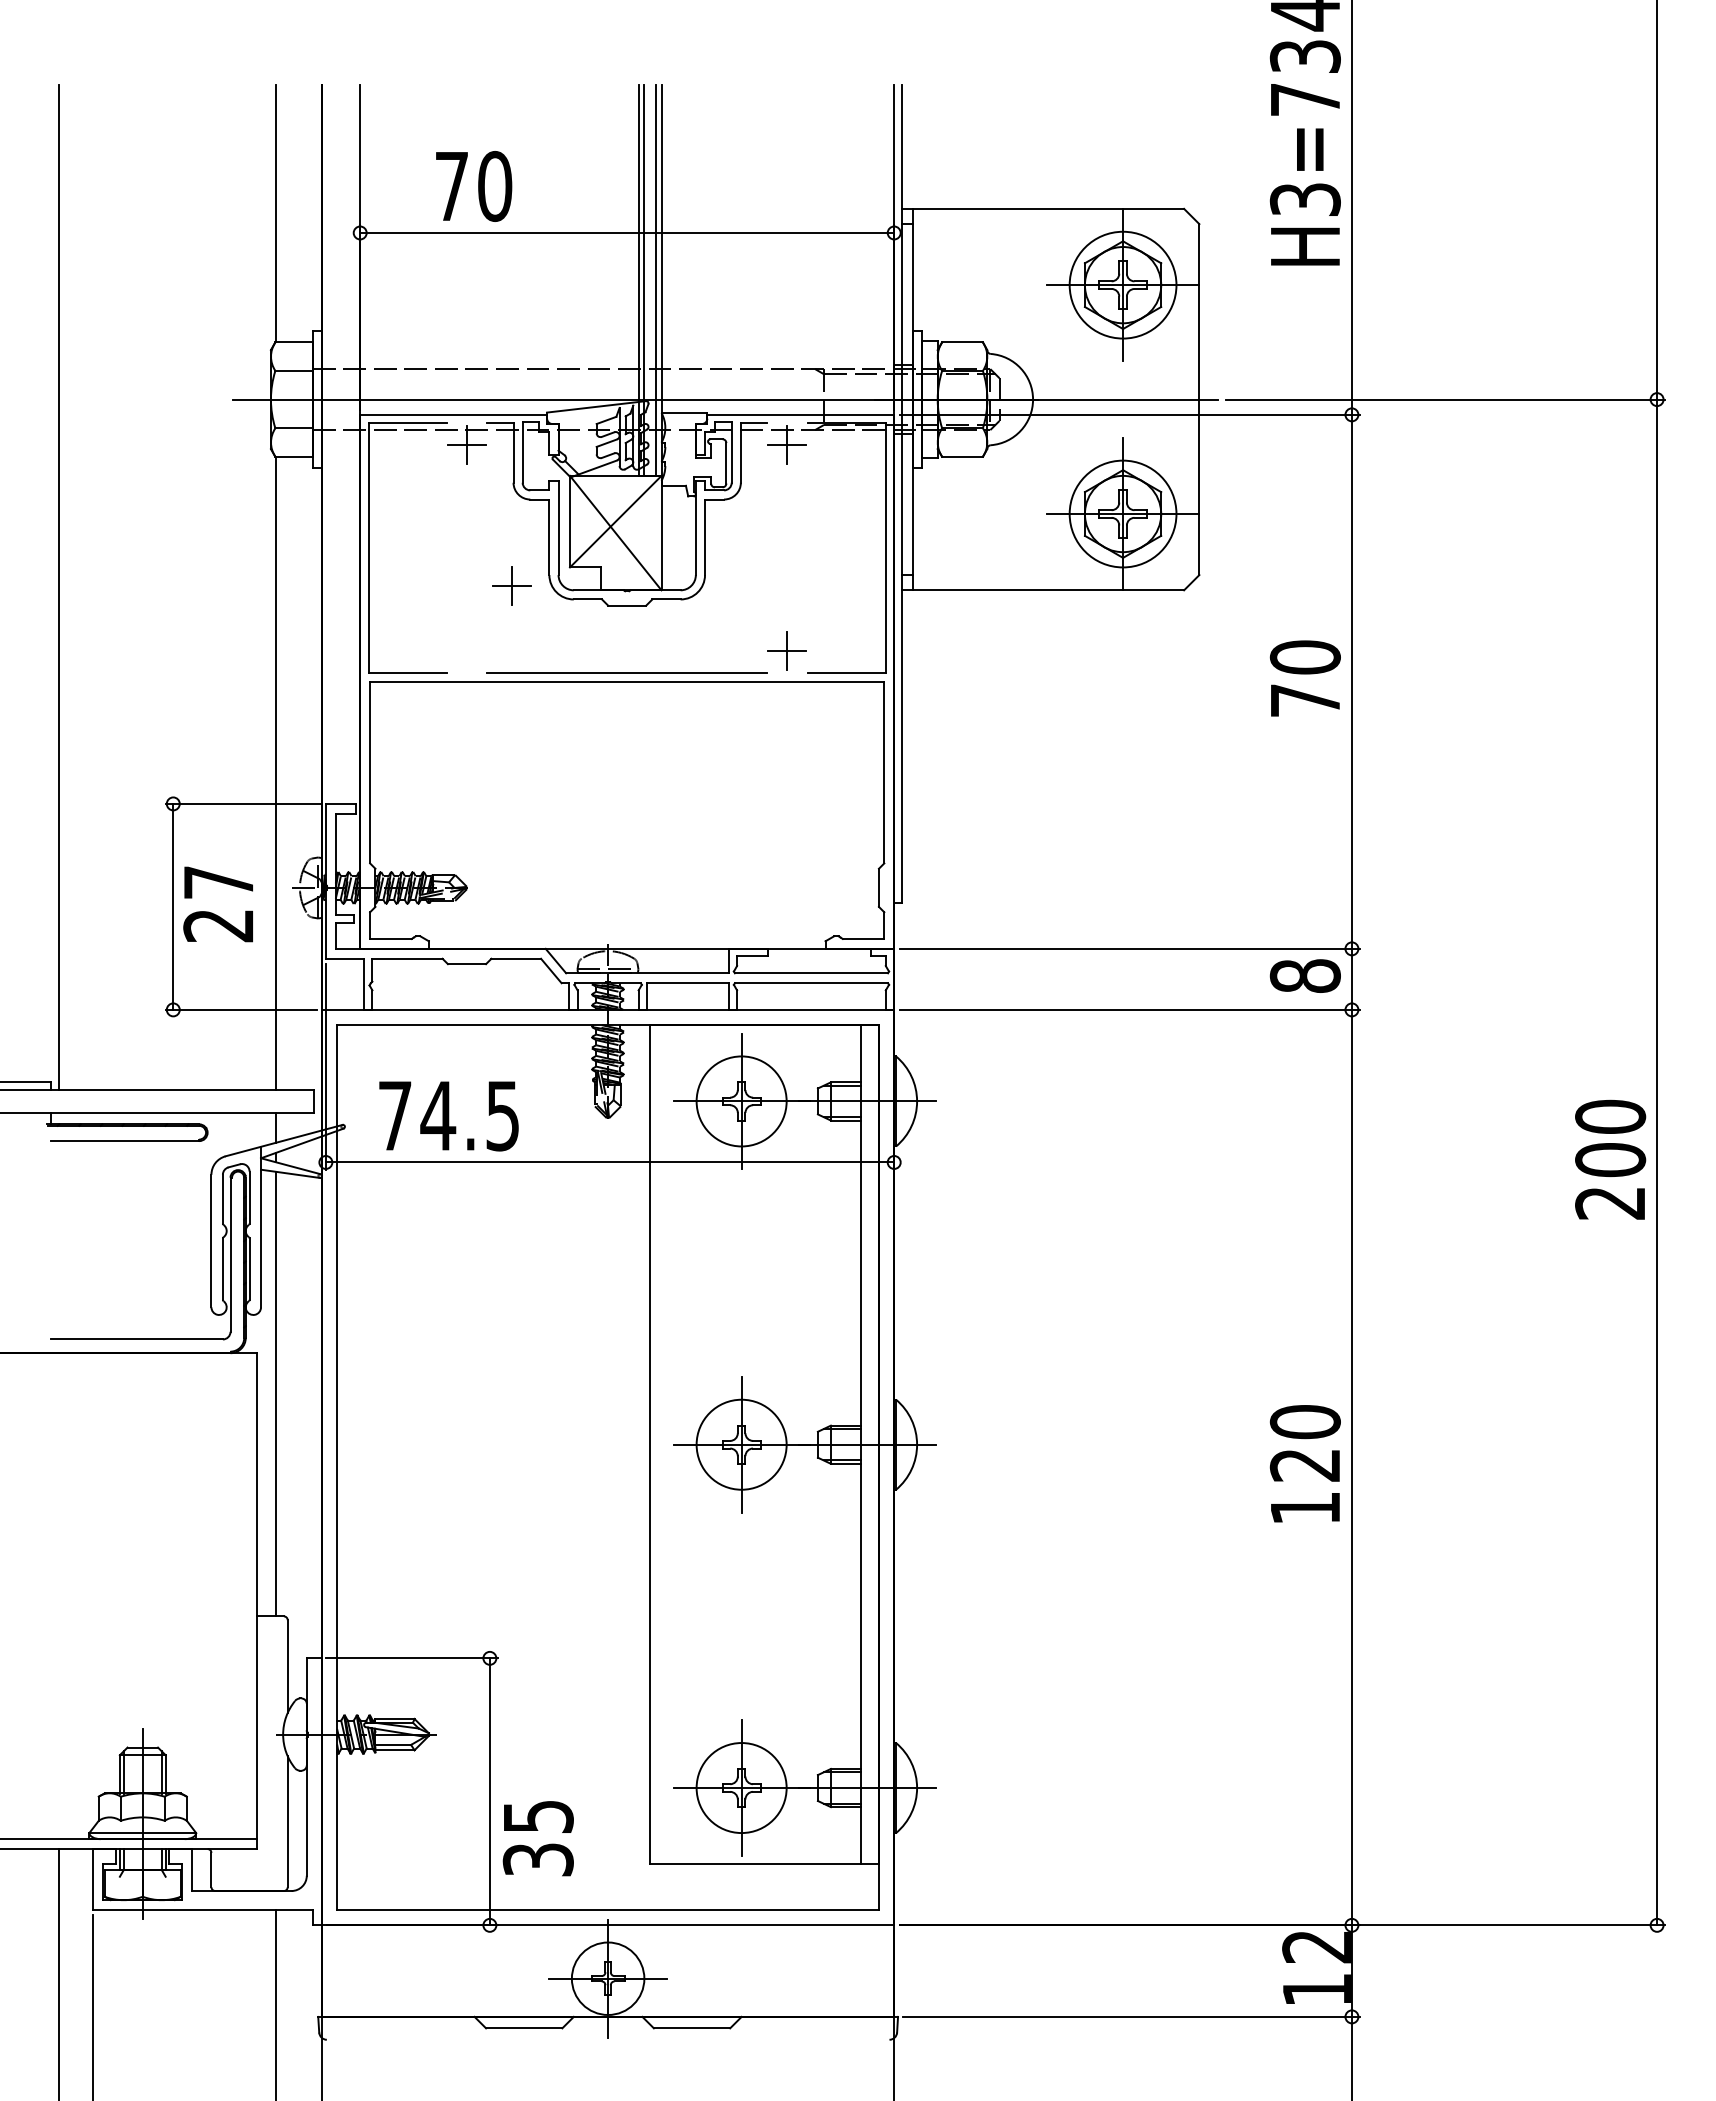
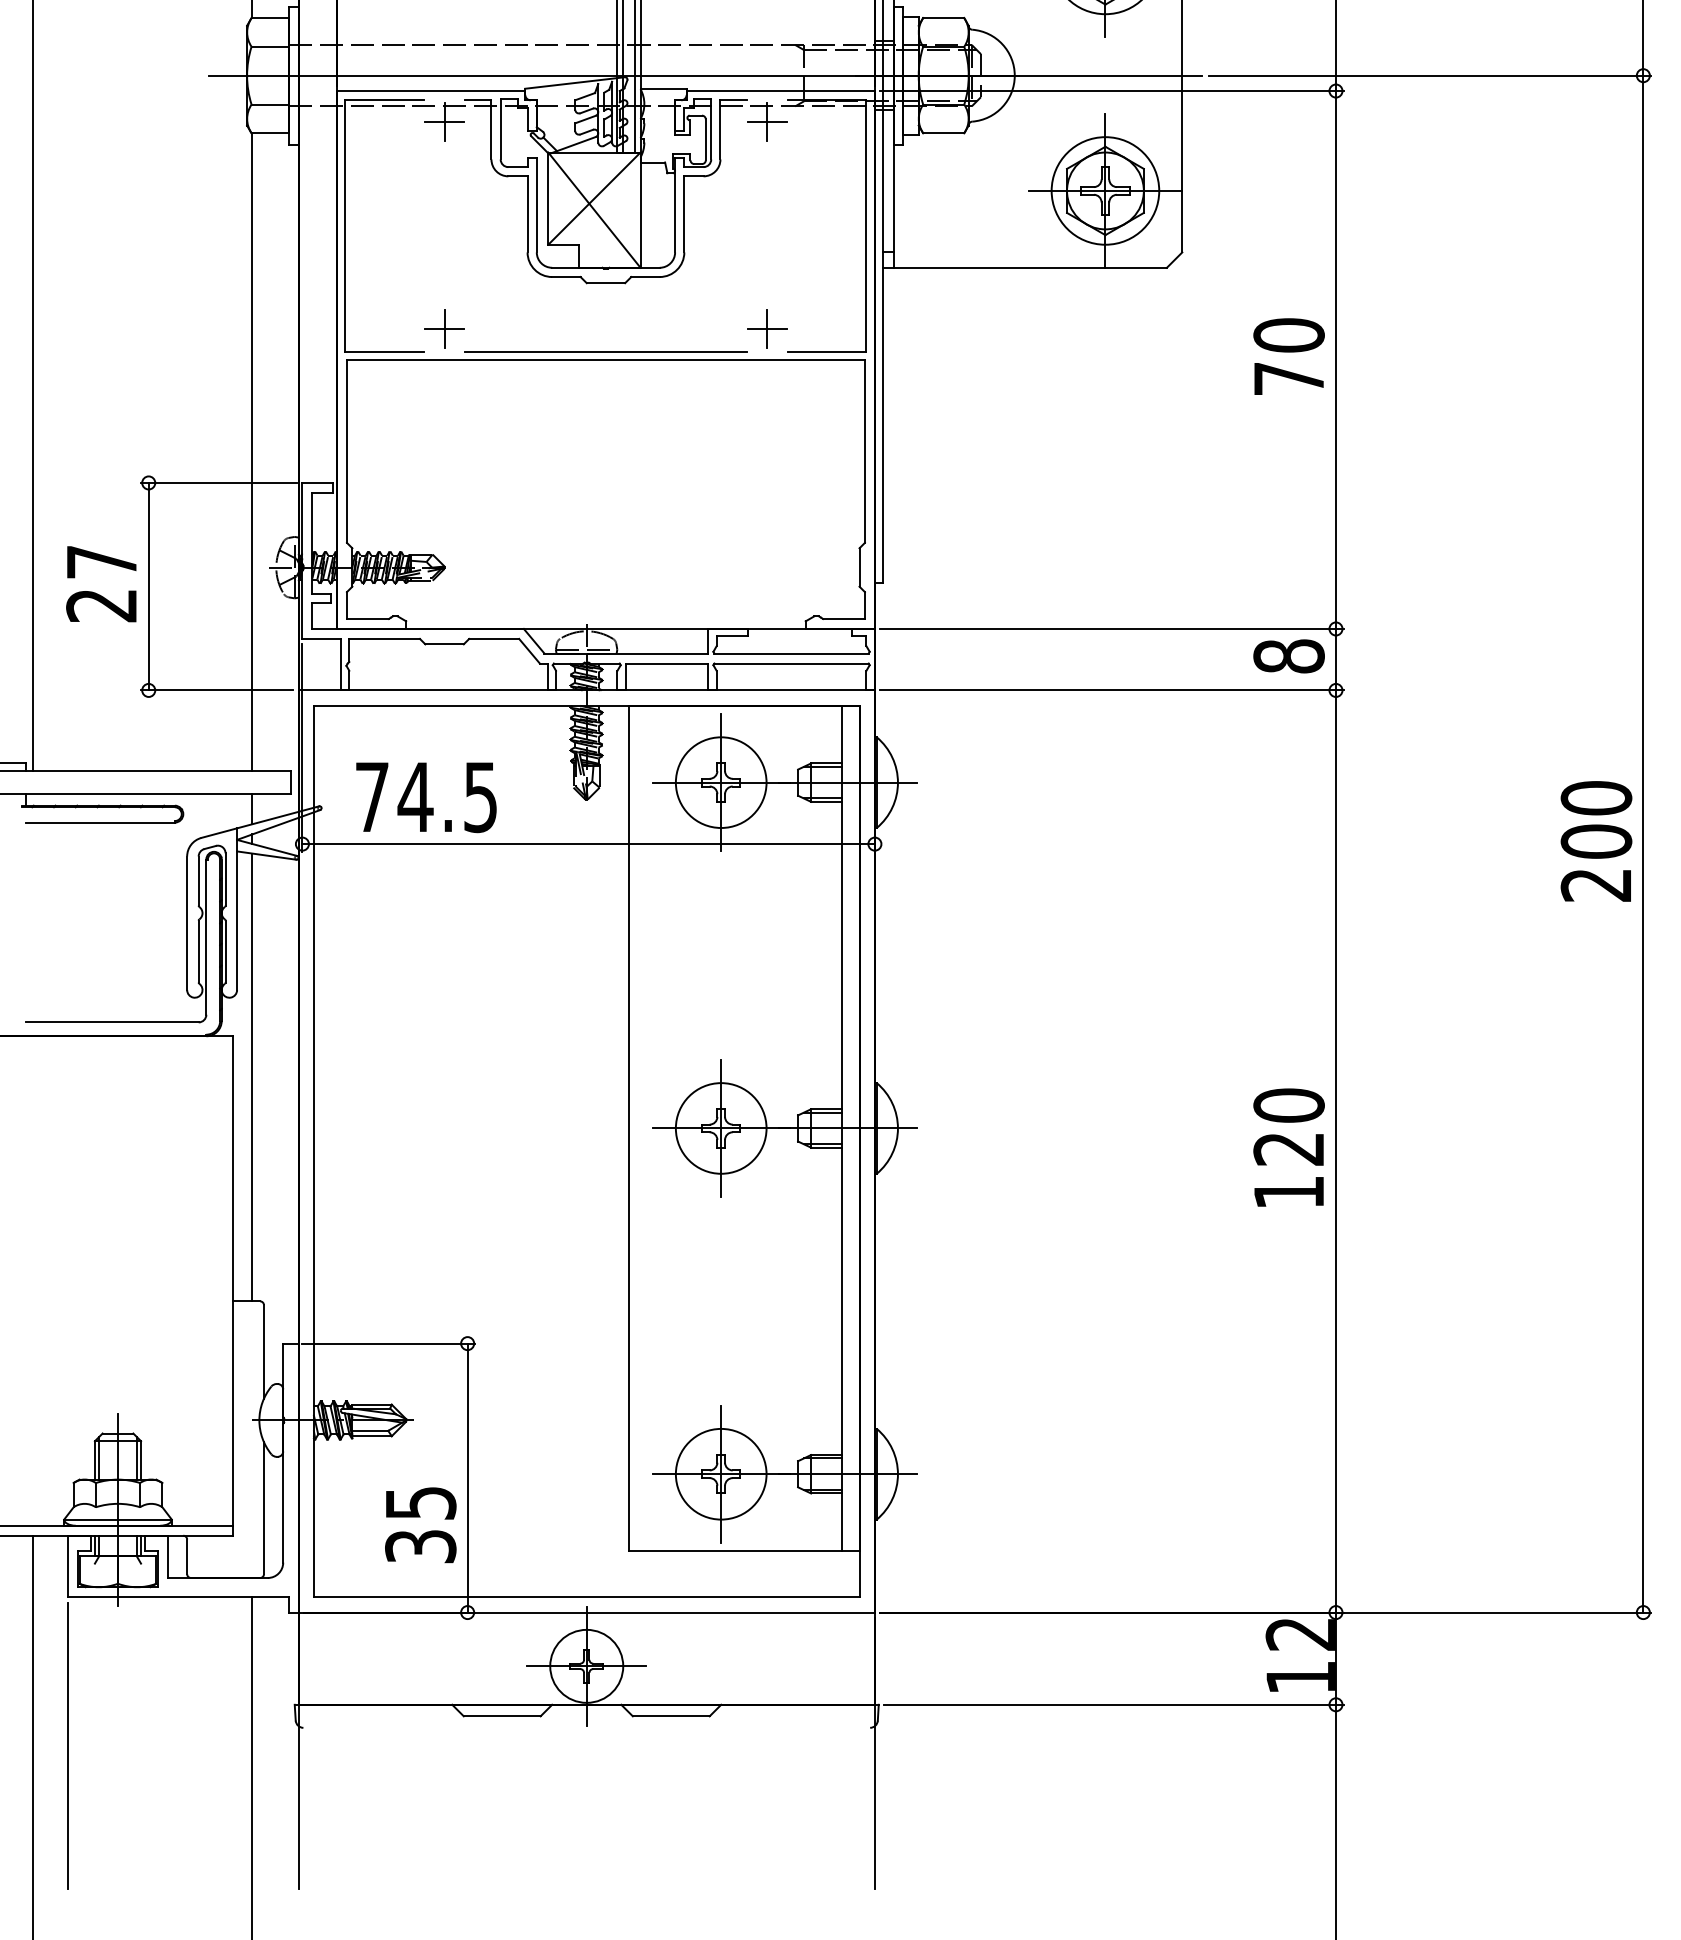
part: (511, 585) -> (444, 328), moved
text: (217, 904) -> (100, 584), moved
text: (537, 1838) -> (419, 1525), moved

